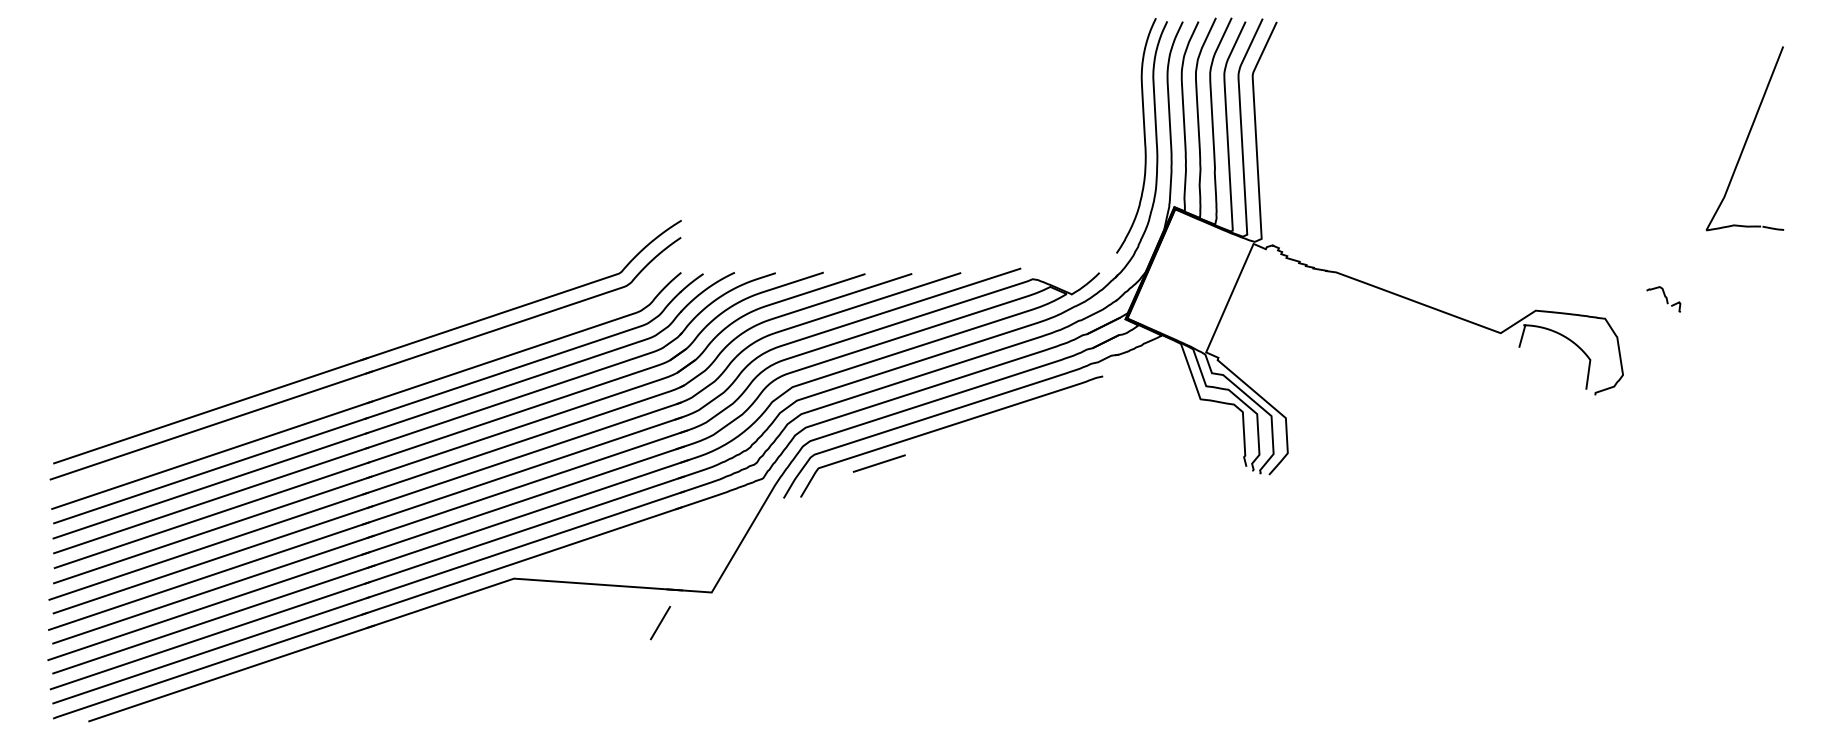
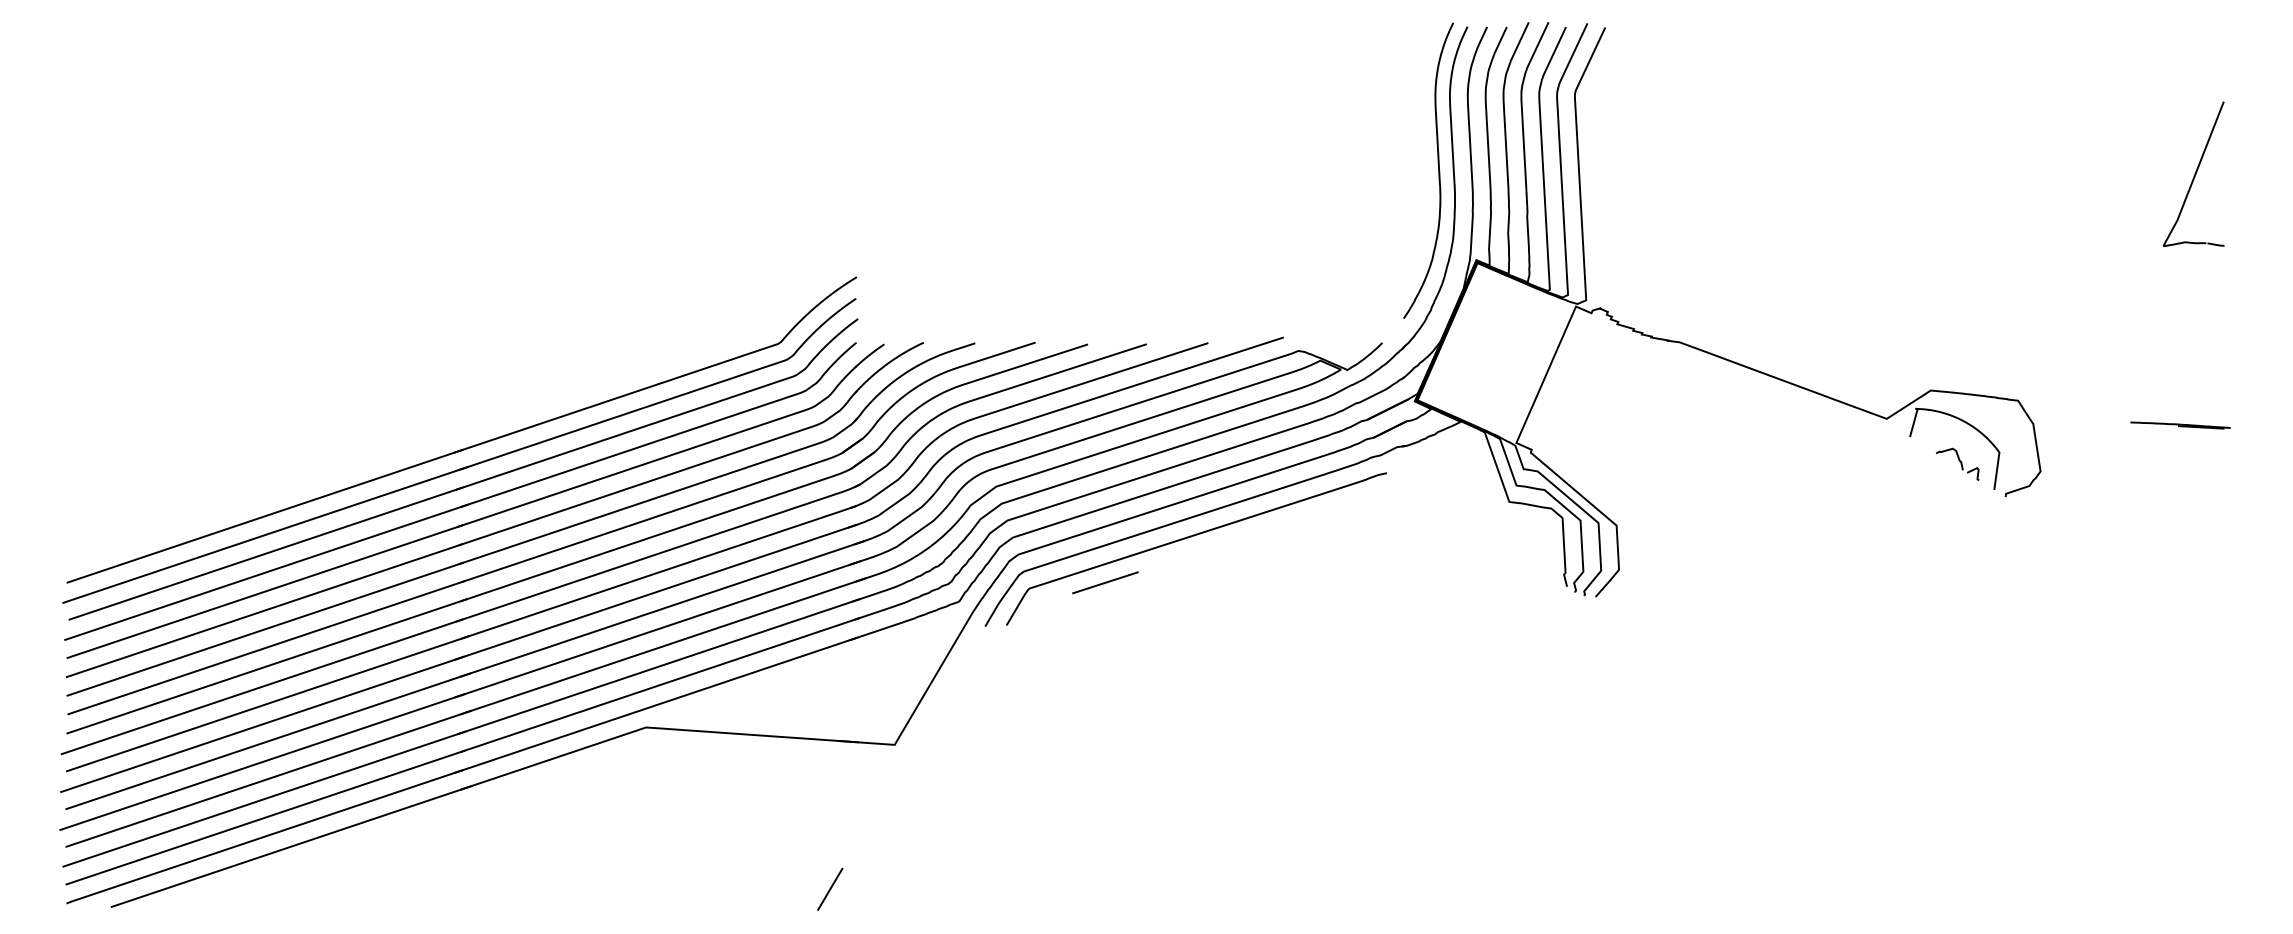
part: (1744, 138) -> (2193, 173), size x0.62
part: (1663, 298) -> (1957, 463), moved
line: (1734, 338) -> (2180, 425), added
part: (372, 385) -> (468, 484), added
line: (660, 622) -> (830, 888), moved

